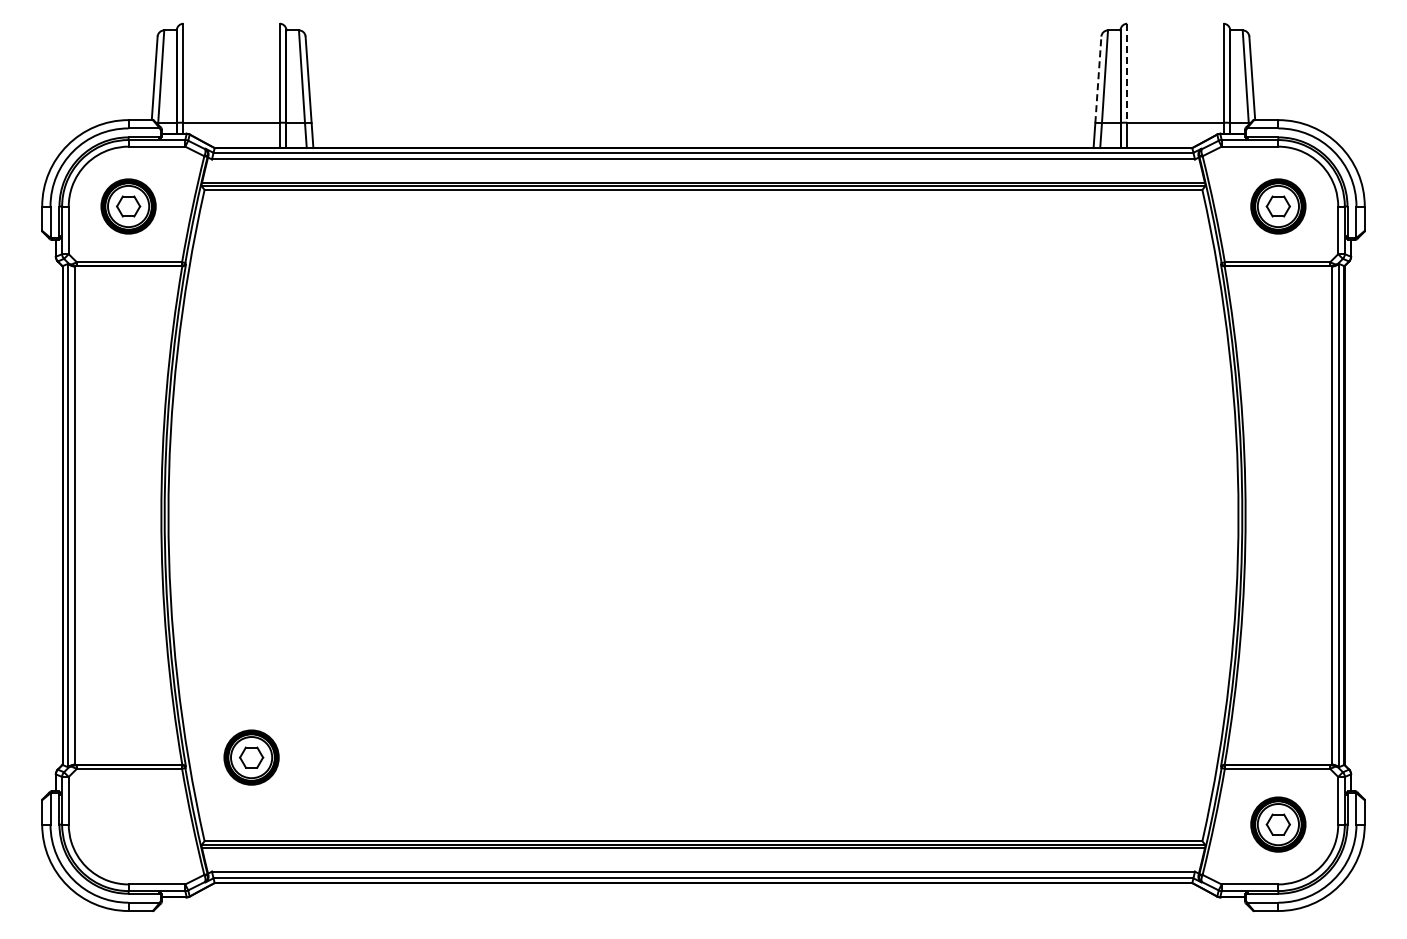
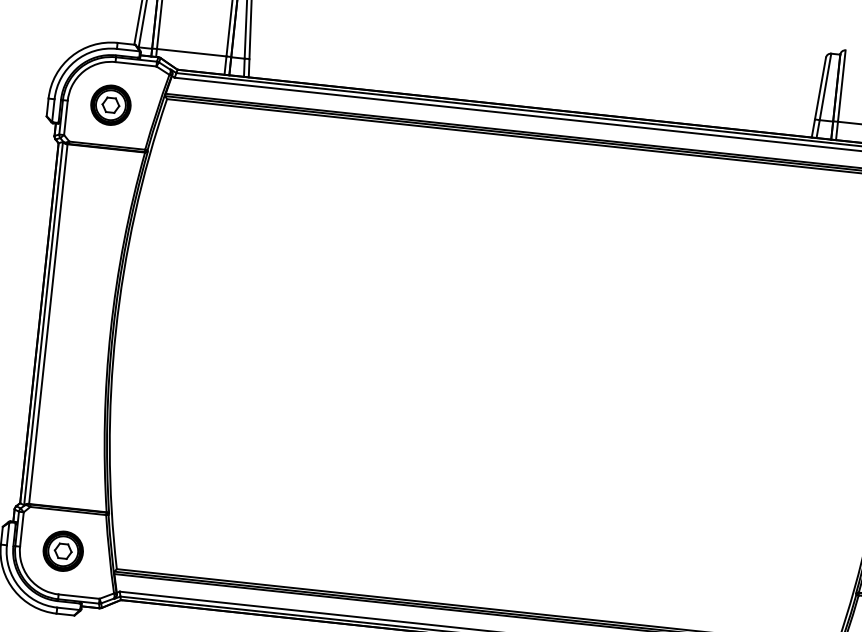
line: (1127, 73) -> (841, 86), dashed -> solid
line: (1098, 79) -> (820, 88), dashed -> solid
part: (251, 757) -> (63, 551), moved

